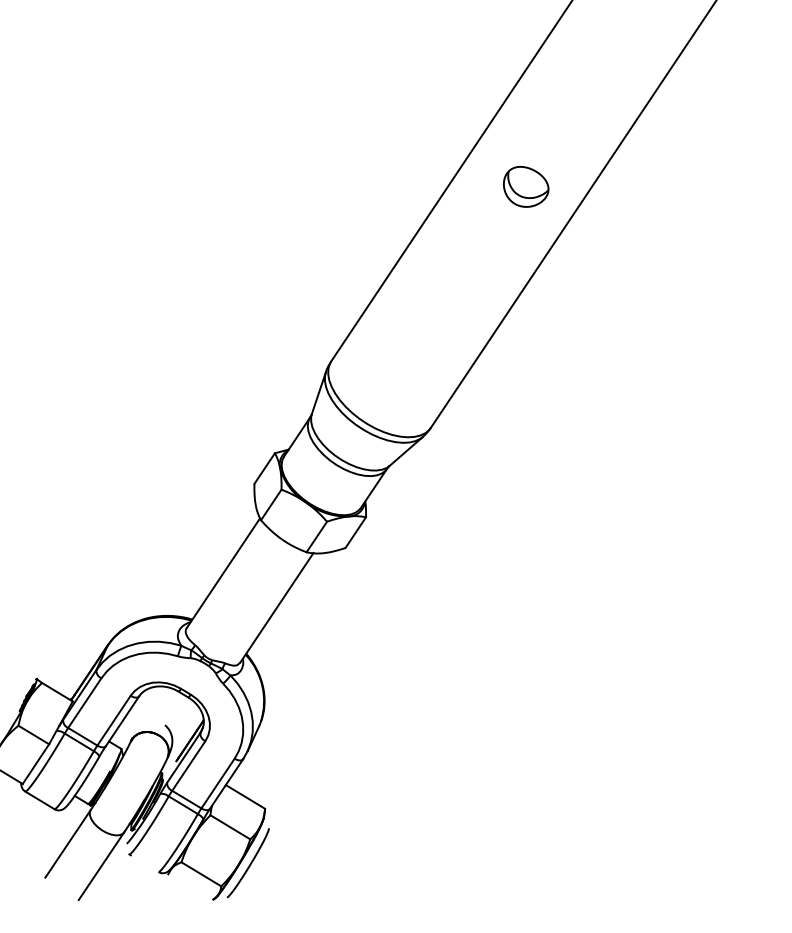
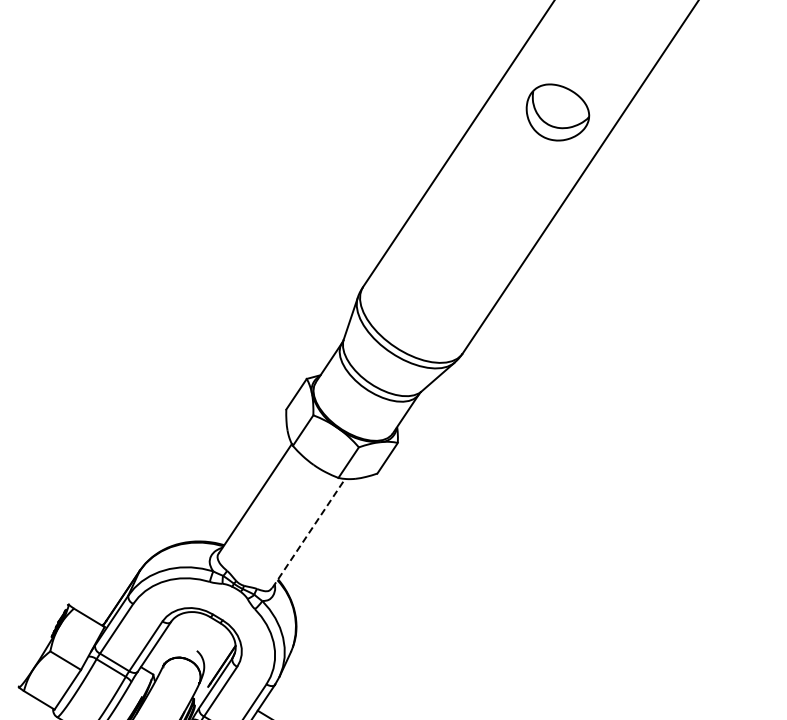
part: (526, 186) -> (558, 112), size x1.4
line: (276, 607) -> (308, 533), solid -> dashed

